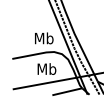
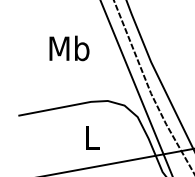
text: (44, 38) -> (70, 48), moved
text: (46, 68) -> (91, 136), Mb -> L

